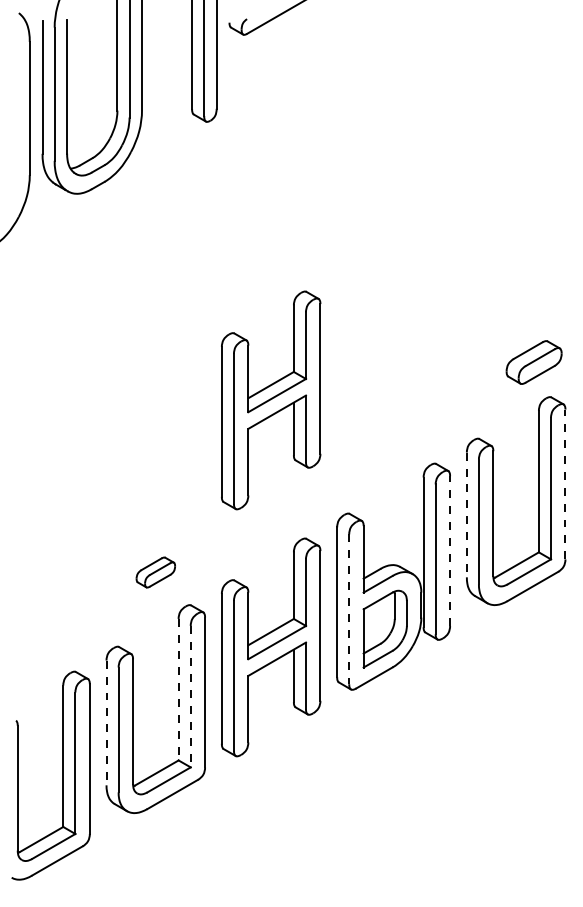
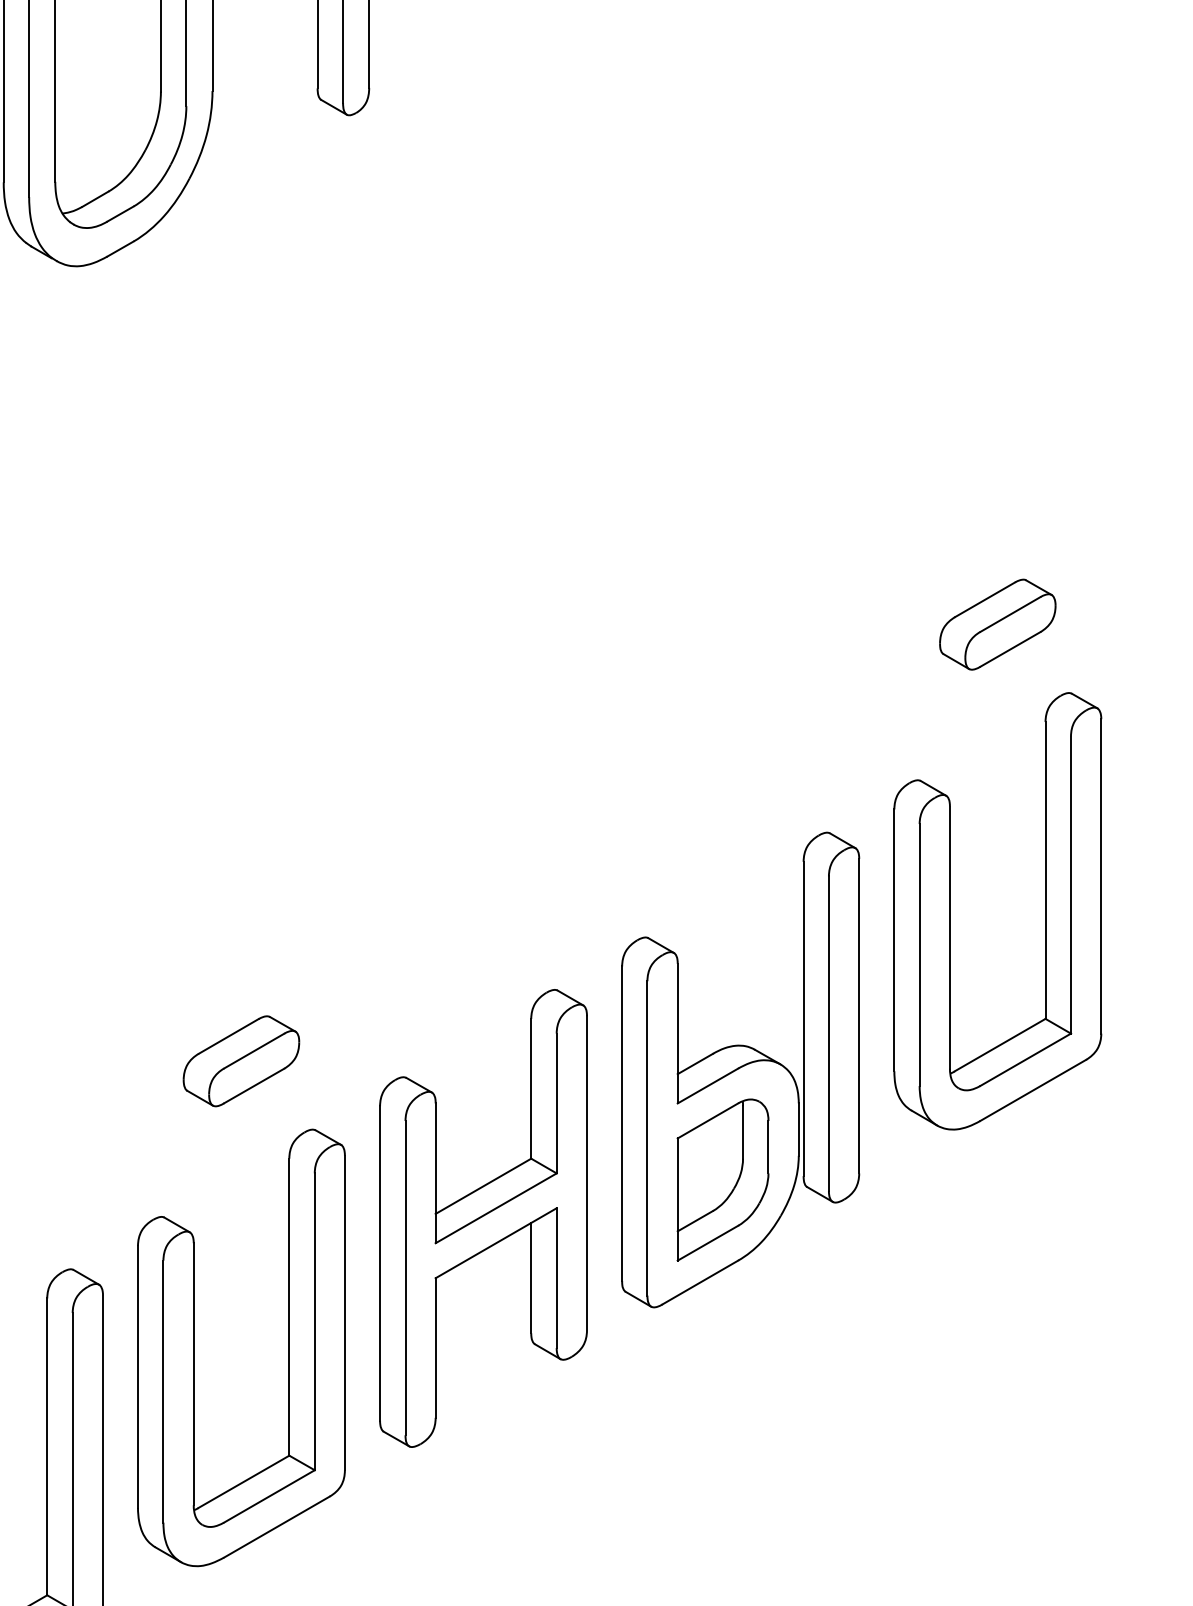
part: (533, 362) -> (996, 624), moved
part: (271, 400) -> (484, 700), removed
line: (565, 484) -> (1101, 876), dashed -> solid
line: (466, 515) -> (893, 941), dashed -> solid
line: (450, 551) -> (860, 1017), dashed -> solid
part: (155, 572) -> (240, 1061), size x1.43
line: (349, 609) -> (648, 1138), dashed -> solid
line: (178, 689) -> (289, 1306), dashed -> solid
line: (190, 696) -> (314, 1321), dashed -> solid
line: (106, 723) -> (137, 1378), dashed -> solid

